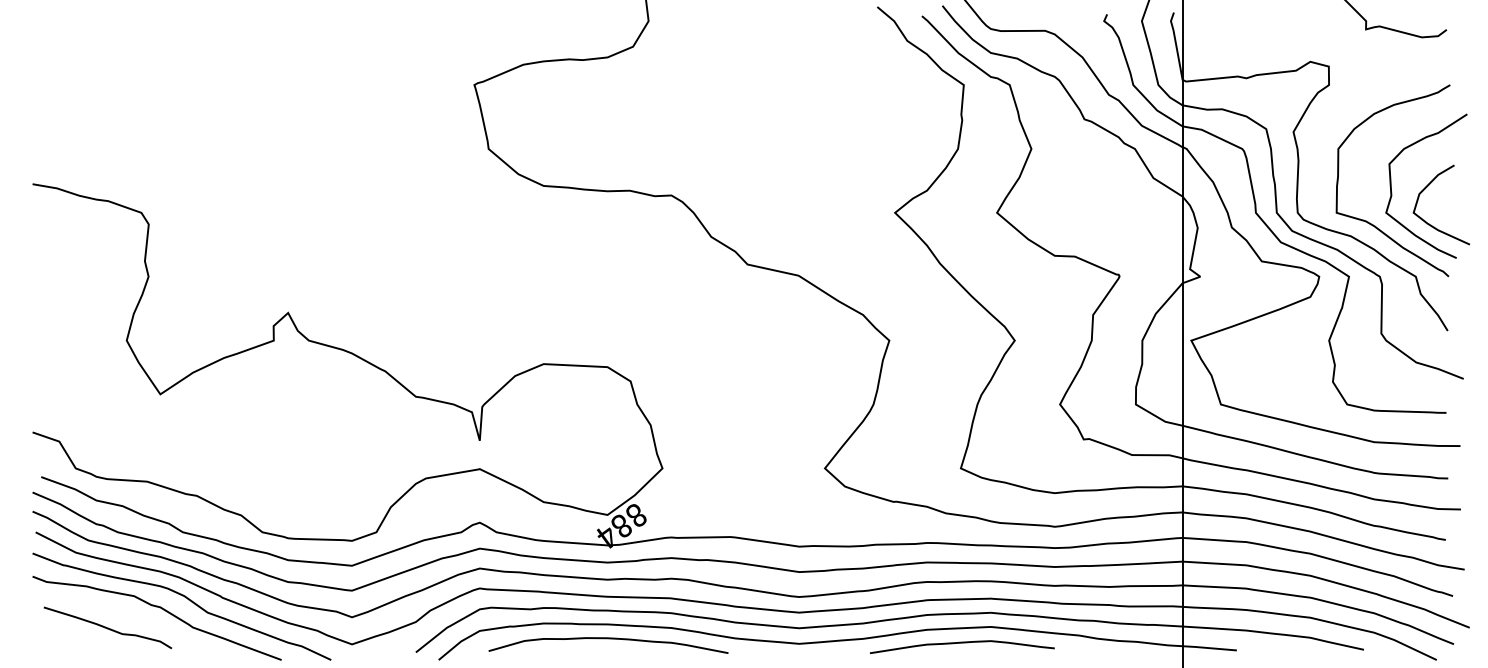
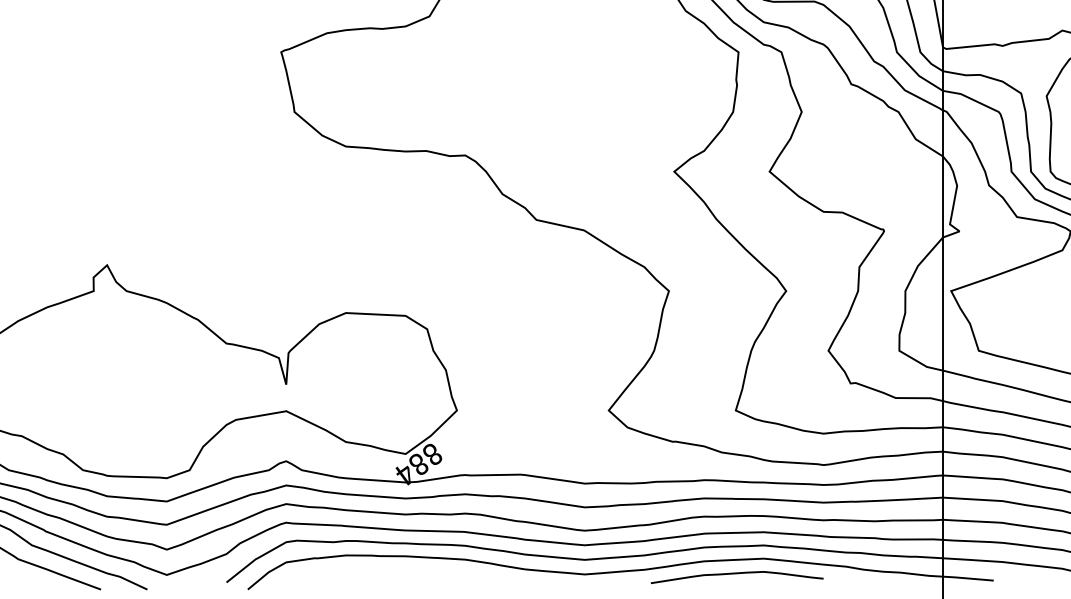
curve: (608, 639) -> (406, 570), removed

